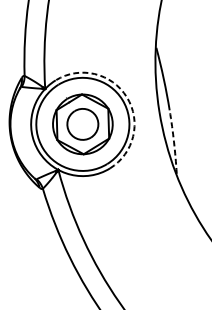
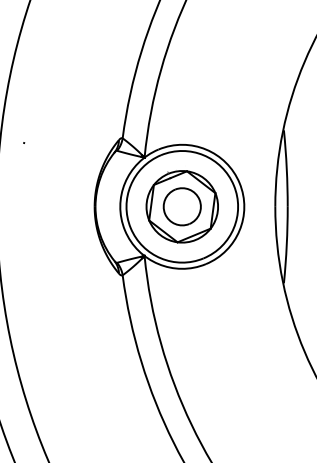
arc: (126, 97) -> (239, 183), dashed -> solid
arc: (173, 142) -> (286, 245), dashed -> solid

